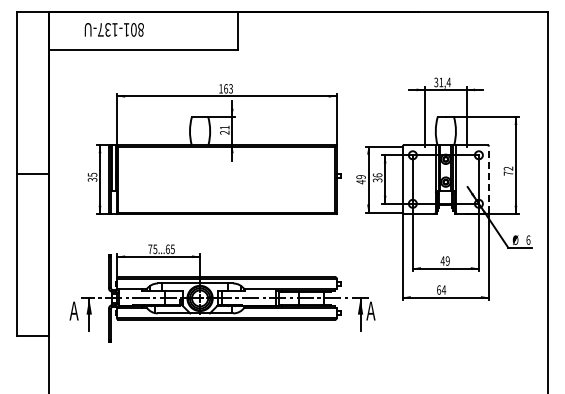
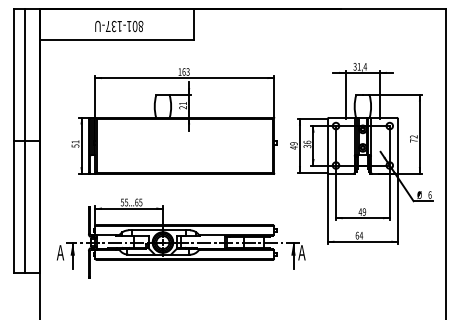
text: (113, 29) -> (118, 26), moved
line: (30, 173) -> (24, 140), added
text: (92, 176) -> (75, 143), 35 -> 51
line: (489, 179) -> (398, 145), dashed -> solid
text: (150, 249) -> (122, 202), 75...65 -> 55...65

